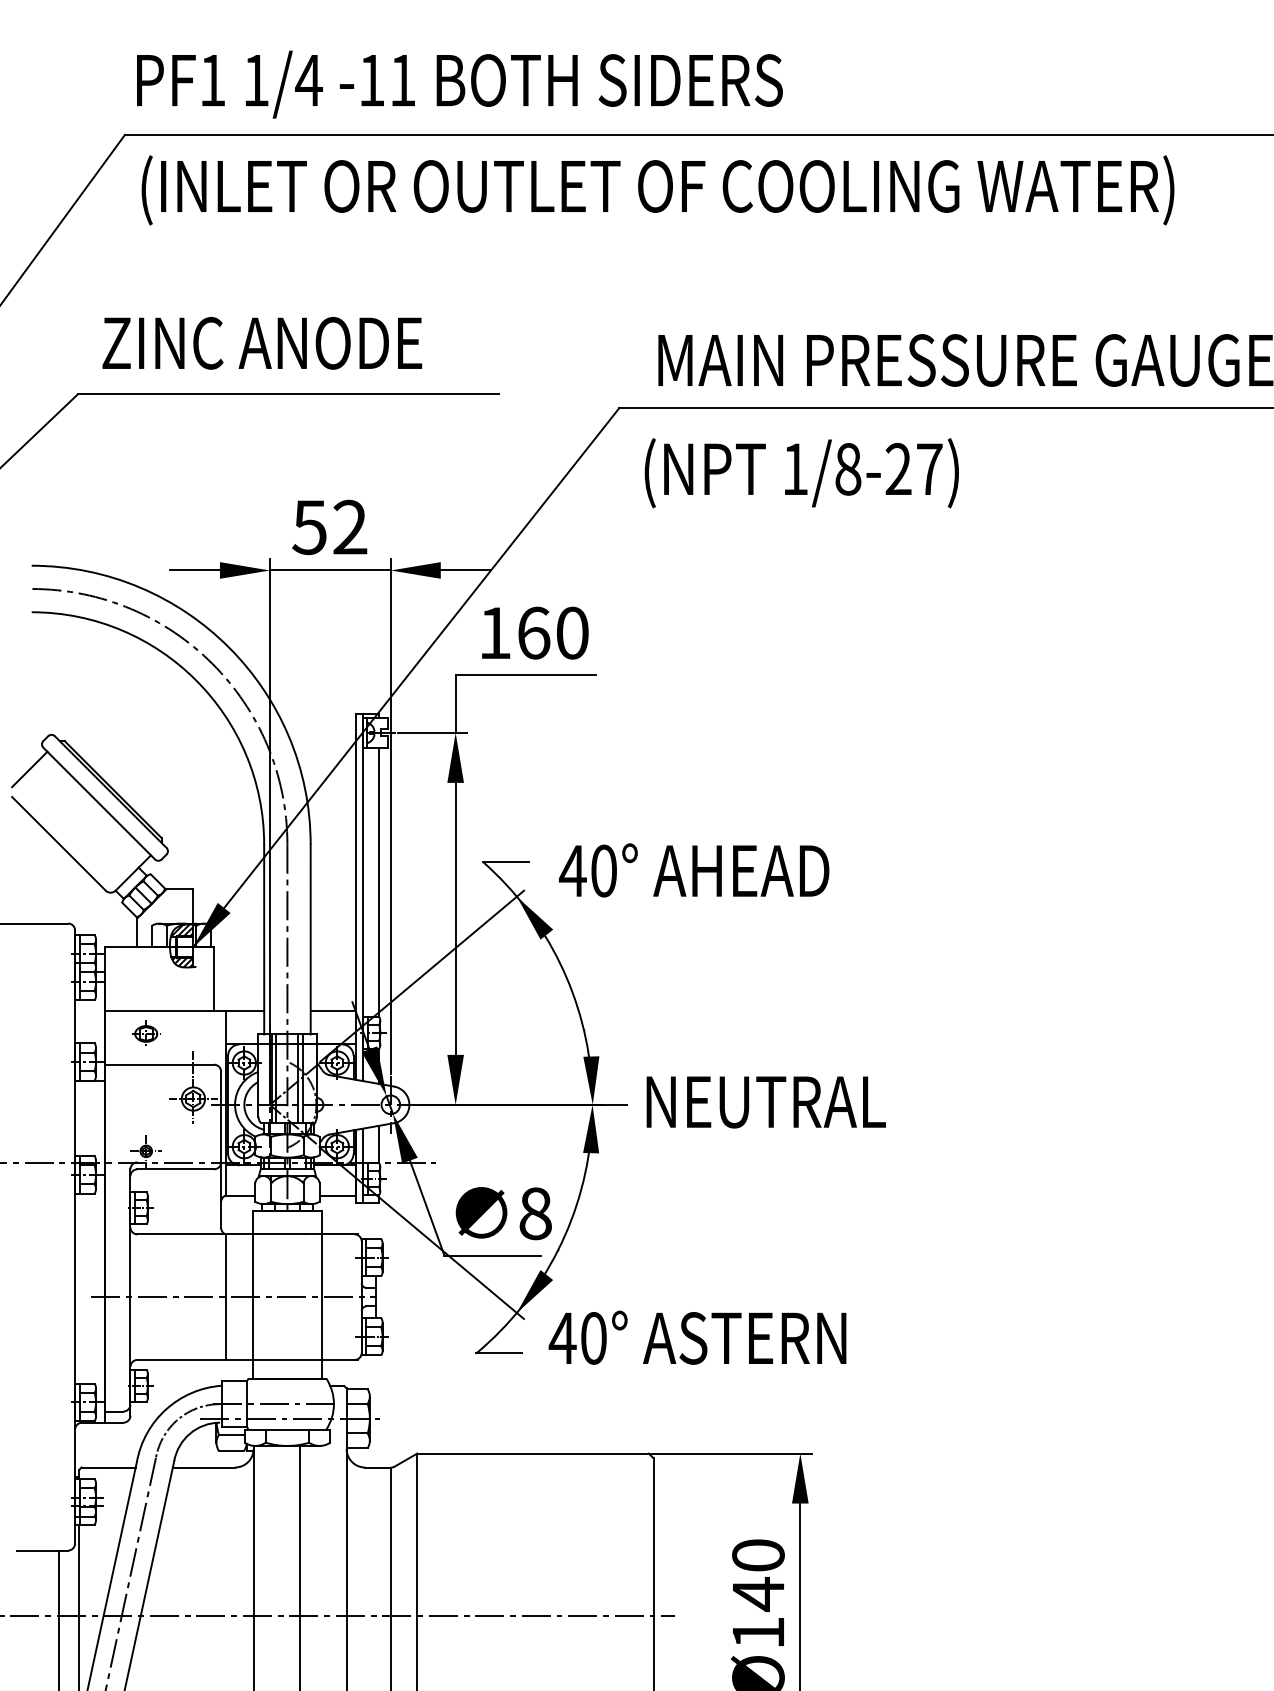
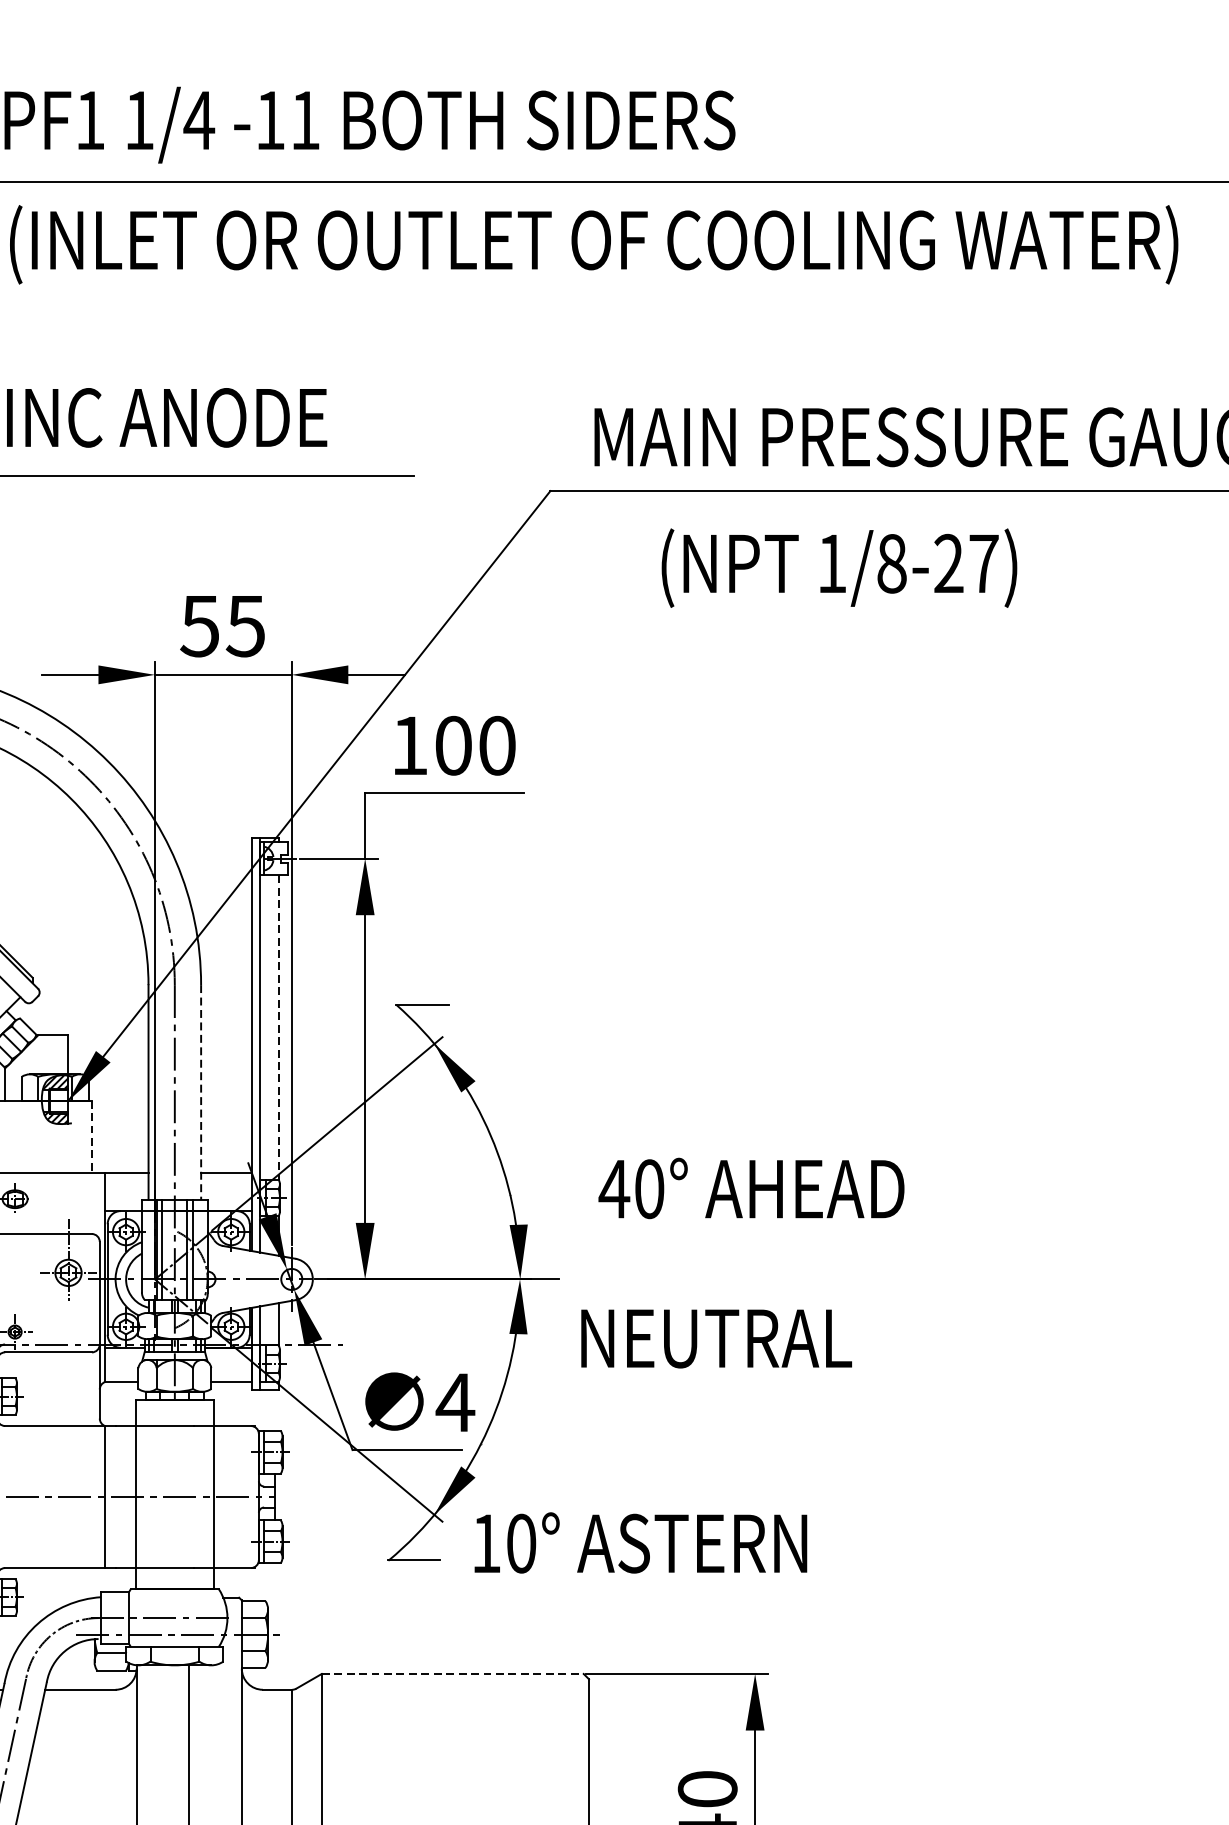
text: (801, 473) -> (839, 568), moved
text: (349, 527) -> (245, 626), 52 -> 55
text: (534, 632) -> (454, 745), 160 -> 100
text: (693, 870) -> (750, 1188), moved
line: (379, 882) -> (278, 1027), solid -> dashed
line: (310, 939) -> (200, 1092), solid -> dashed
line: (214, 978) -> (92, 1136), solid -> dashed
text: (765, 1102) -> (715, 1339), moved
text: (534, 1213) -> (454, 1402), 8 -> 4
text: (562, 1337) -> (486, 1542), 40° -> 10°
line: (533, 1453) -> (453, 1673), solid -> dashed

